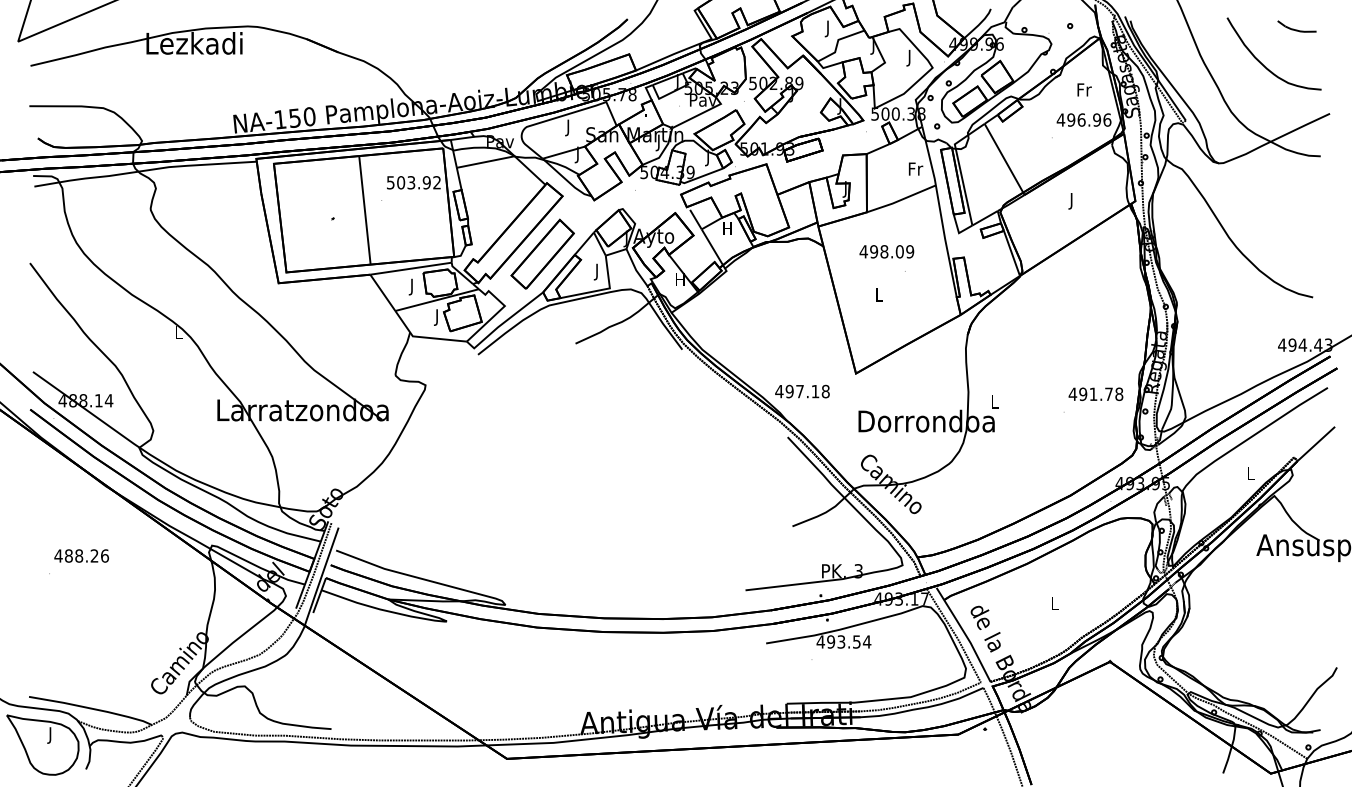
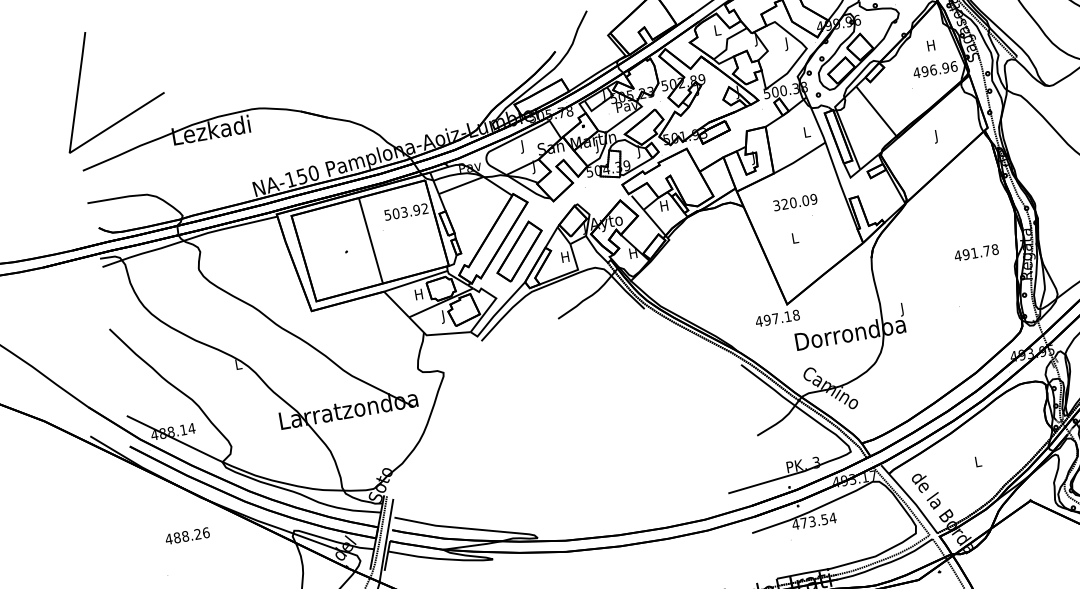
text: (827, 28) -> (717, 31), J -> L
text: (1084, 89) -> (931, 45), Fr -> H
text: (915, 168) -> (806, 131), Fr -> L
text: (873, 251) -> (784, 204), 498.09 -> 320.09
text: (597, 271) -> (565, 257), J -> H
text: (412, 286) -> (419, 295), J -> H
text: (802, 391) -> (777, 318), moved
text: (1095, 393) -> (976, 252), moved
text: (994, 403) -> (902, 309), L -> J
text: (81, 555) -> (187, 535), moved
text: (831, 641) -> (804, 522), 493.54 -> 473.54

